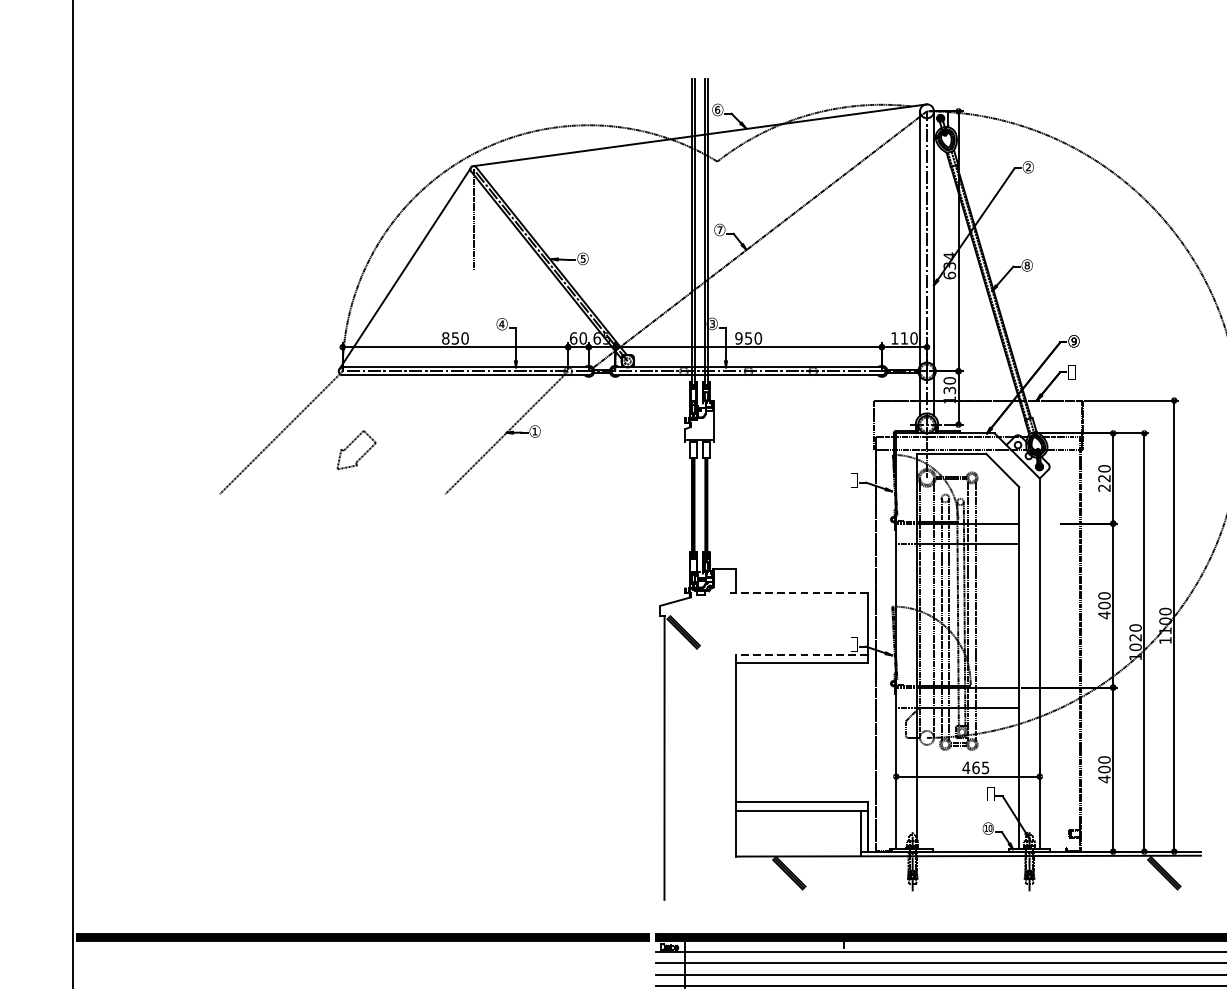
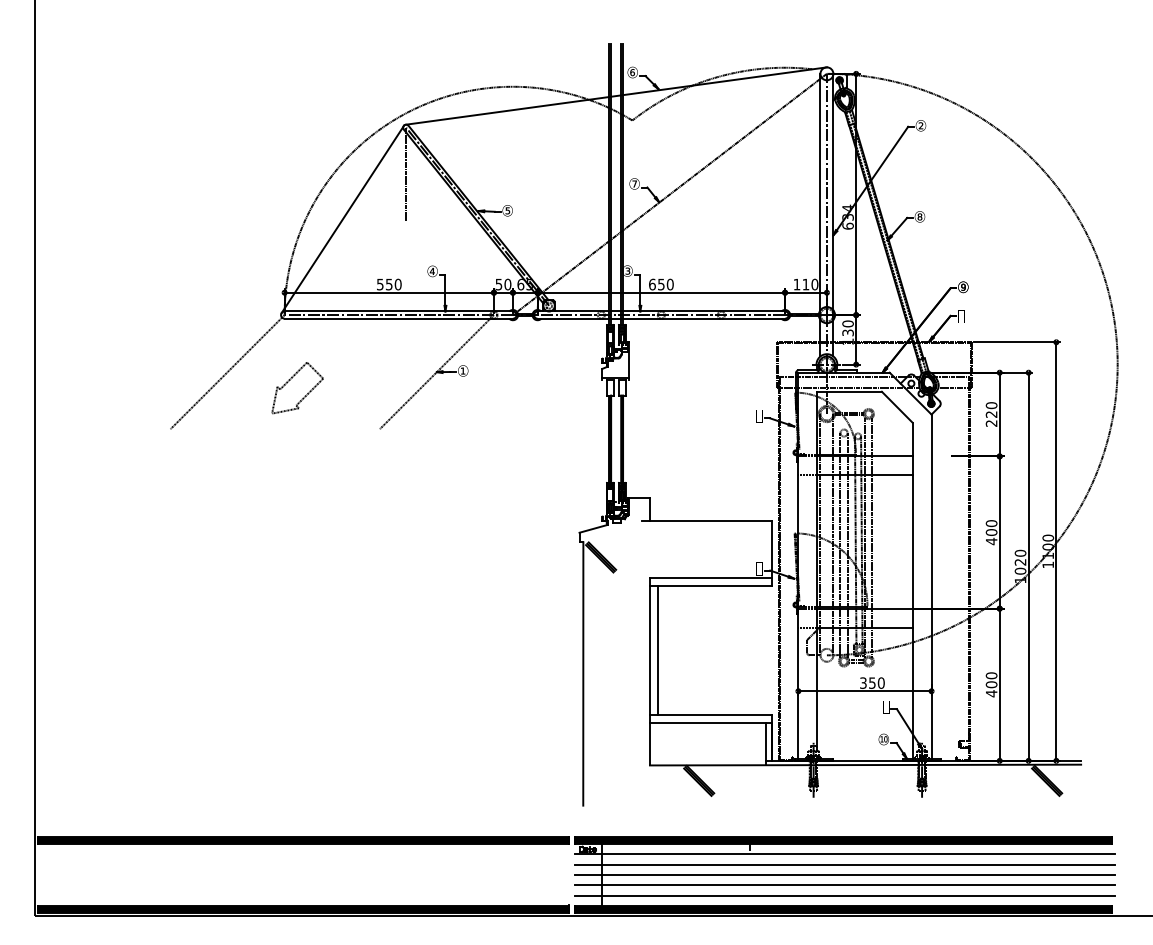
text: (444, 338) -> (379, 284), 850 -> 550
text: (573, 338) -> (498, 284), 60 -> 50
text: (737, 338) -> (651, 284), 950 -> 650
part: (356, 450) -> (297, 388), size x1.43
line: (798, 593) -> (707, 521), dashed -> solid
line: (801, 655) -> (710, 578), dashed -> solid
line: (744, 732) -> (657, 650), added
text: (975, 767) -> (871, 682), 465 -> 350

